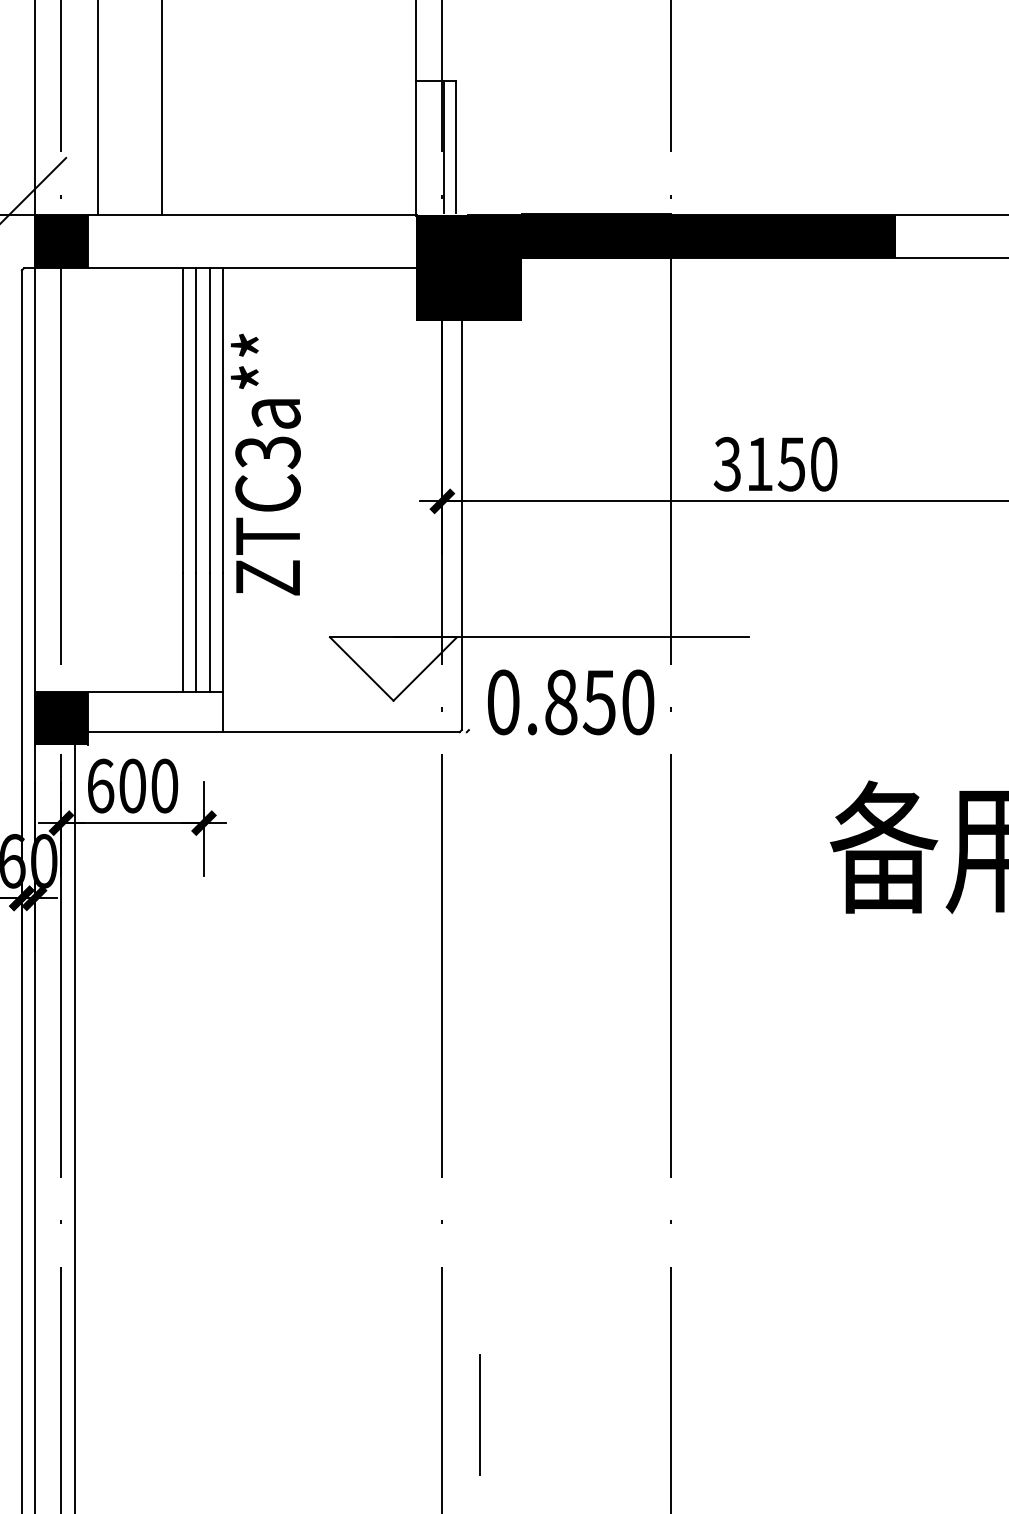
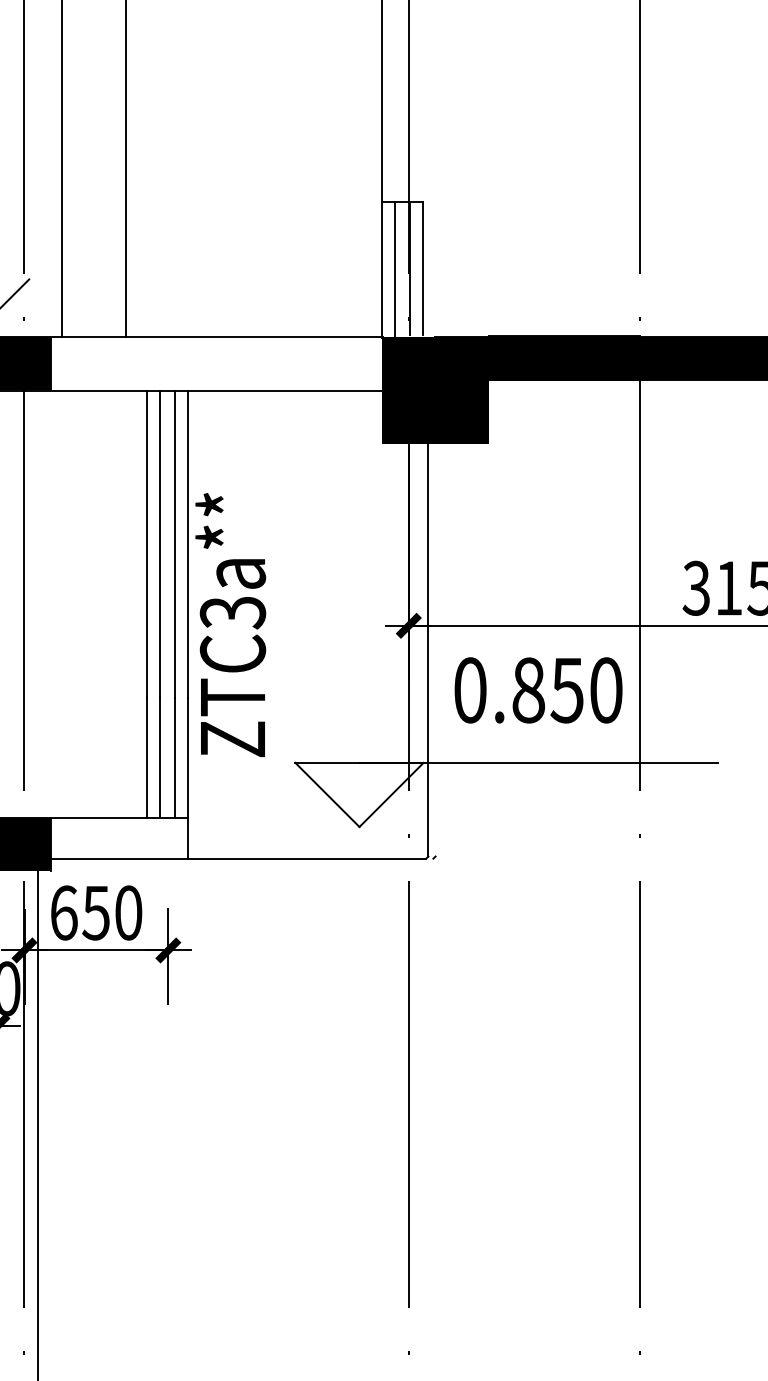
line: (428, 148) -> (394, 269), added
text: (265, 464) -> (230, 624), moved
text: (571, 702) -> (539, 690), moved
text: (131, 785) -> (95, 912), 600 -> 650

